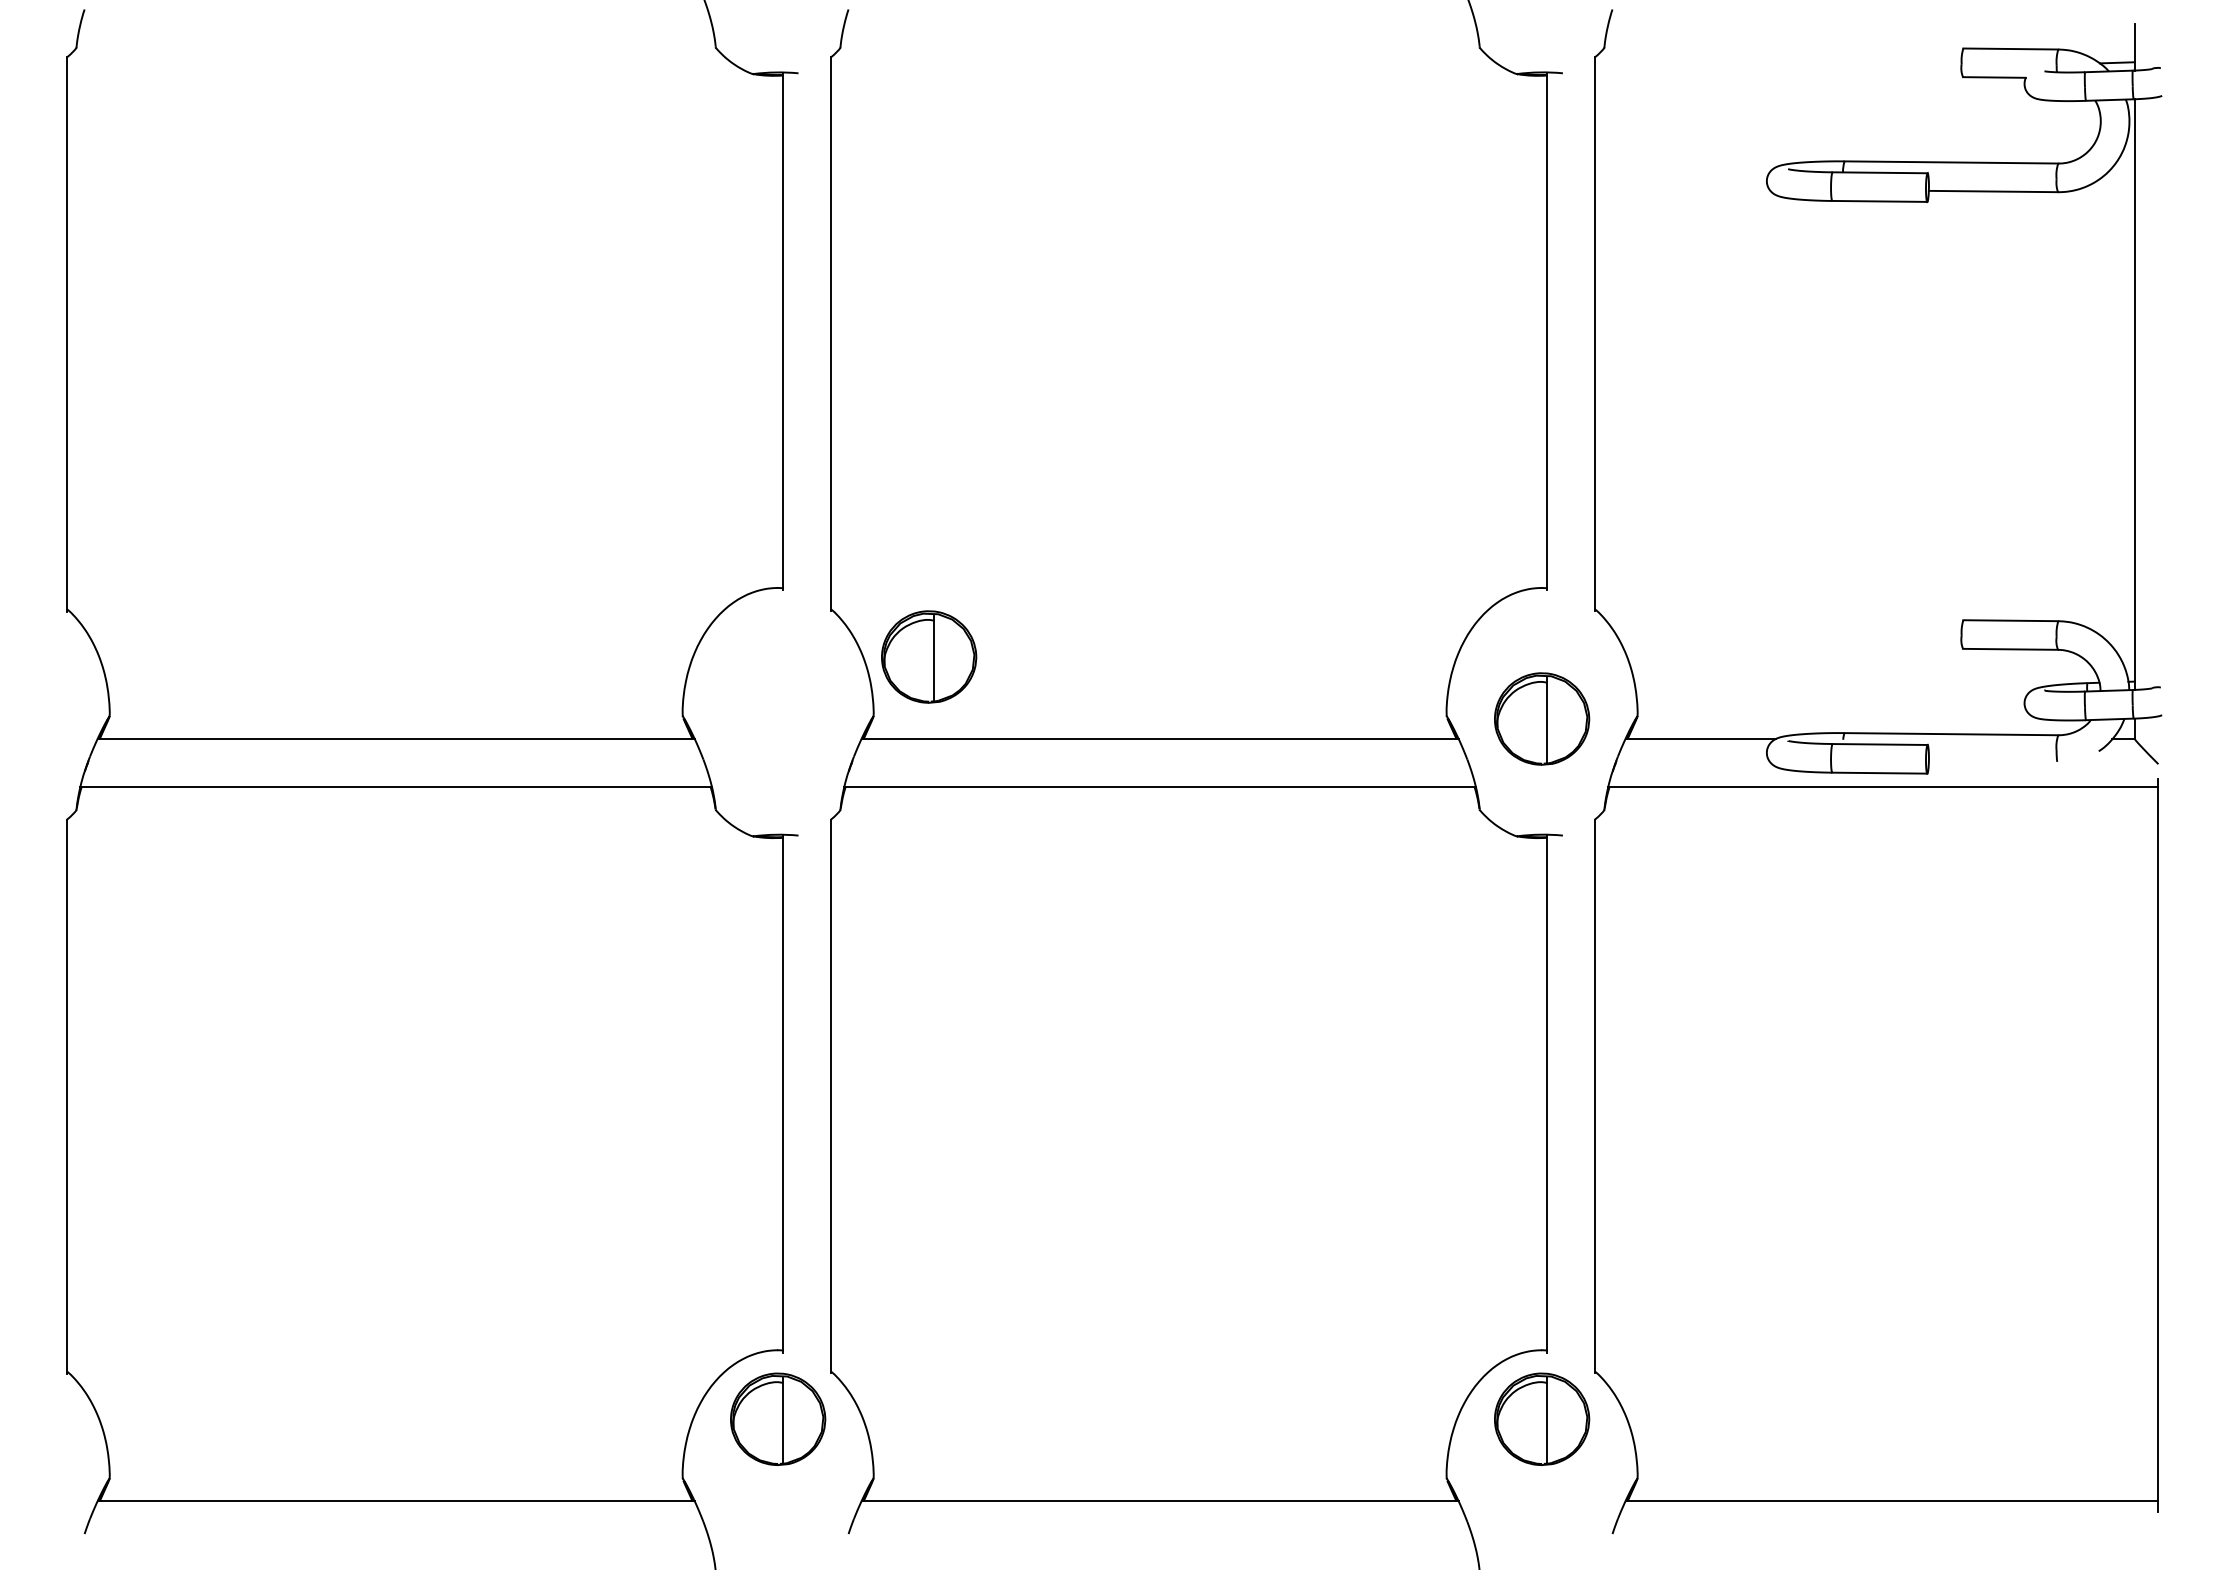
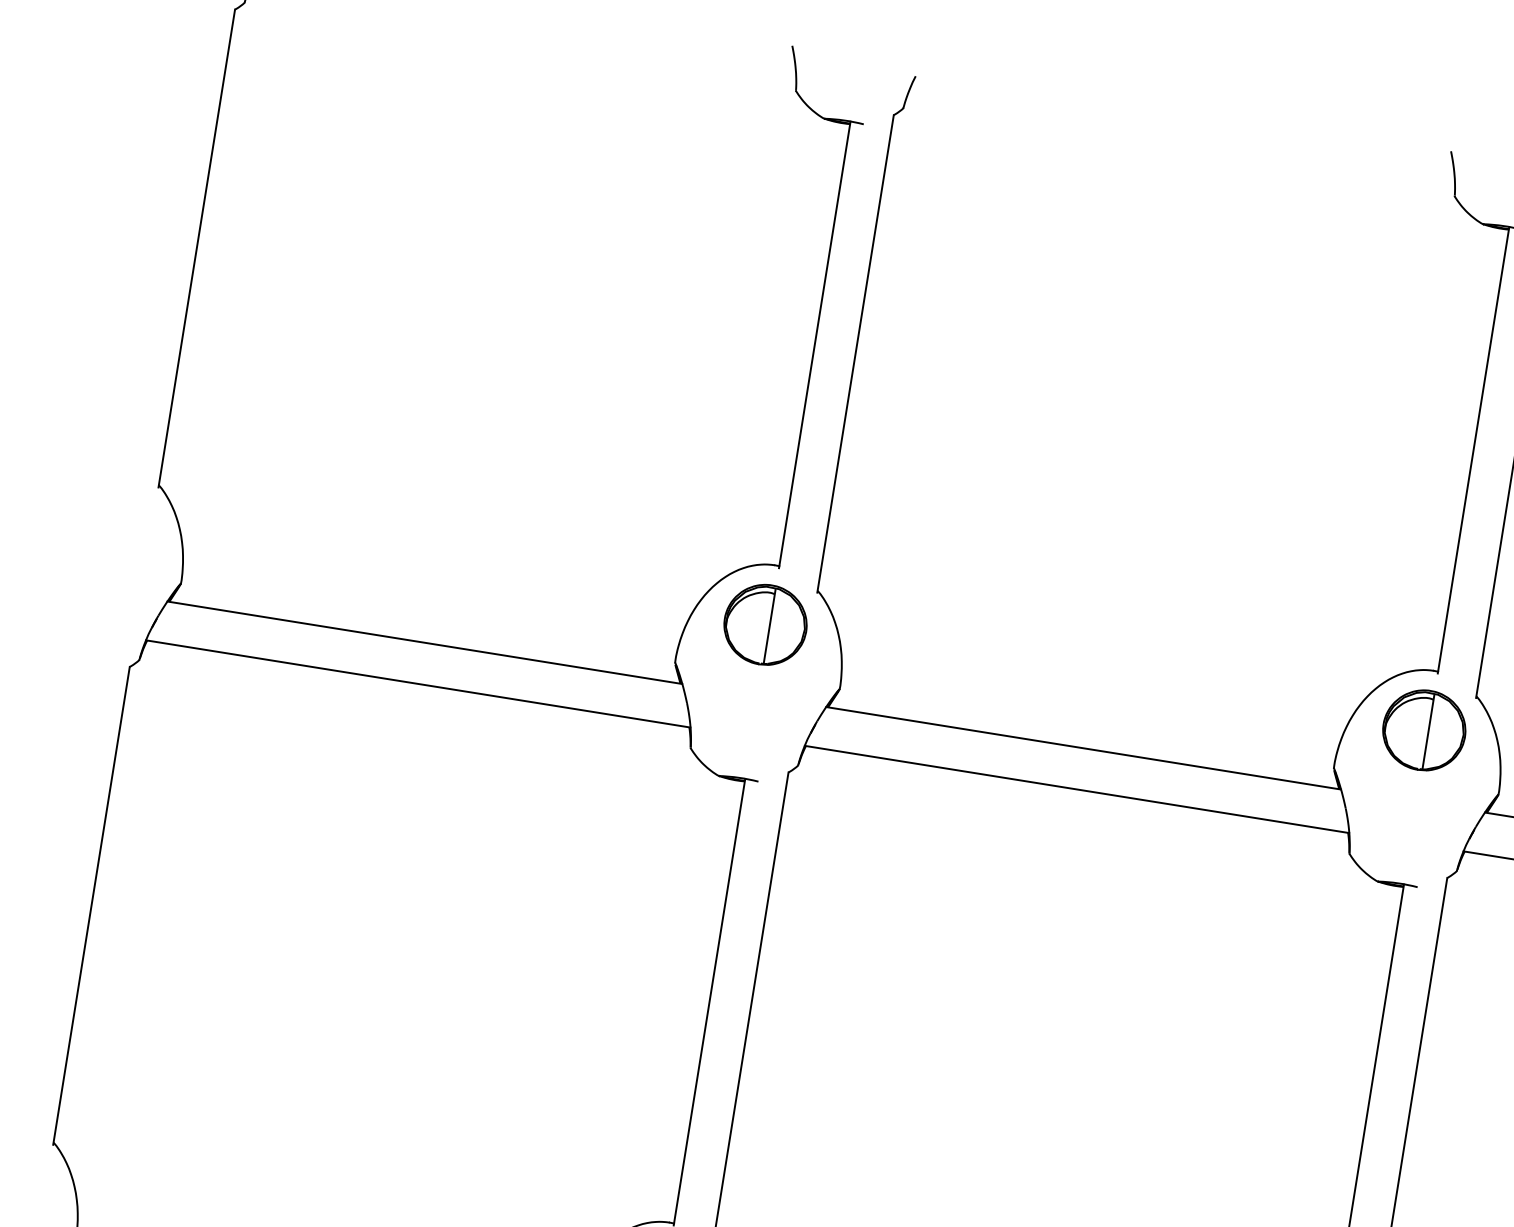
part: (929, 656) -> (765, 624), moved
part: (1542, 718) -> (1424, 729), moved

